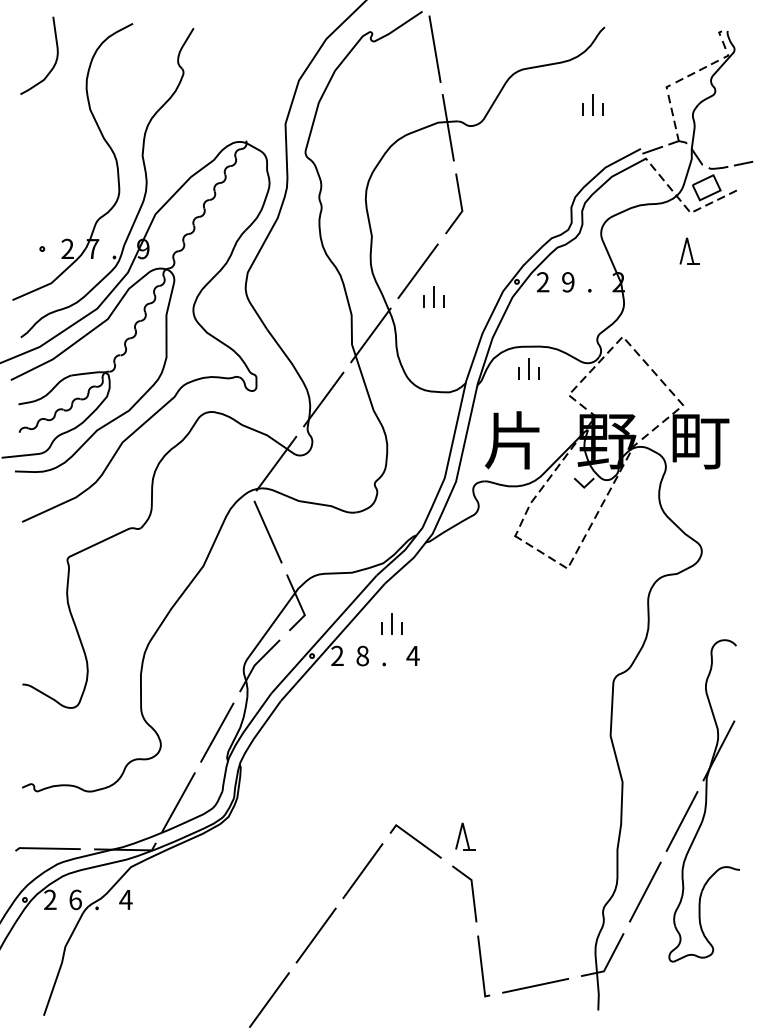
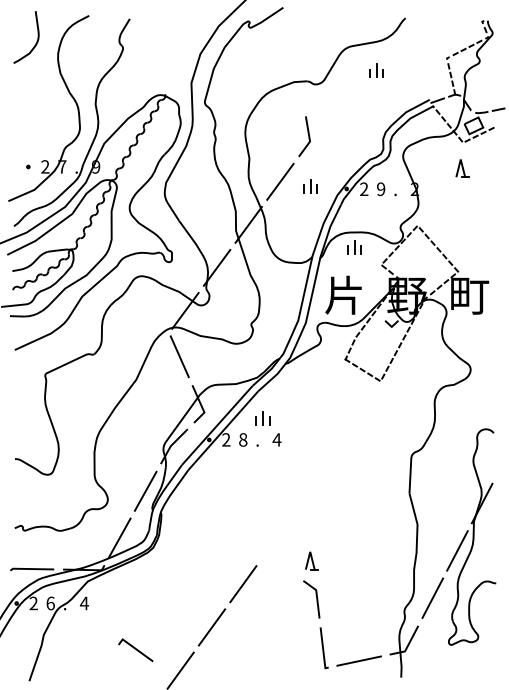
line: (434, 48) -> (291, 32), removed
part: (592, 105) -> (376, 70), moved
line: (448, 127) -> (300, 85), removed
part: (433, 297) -> (310, 186), moved
line: (415, 840) -> (135, 649), moved

